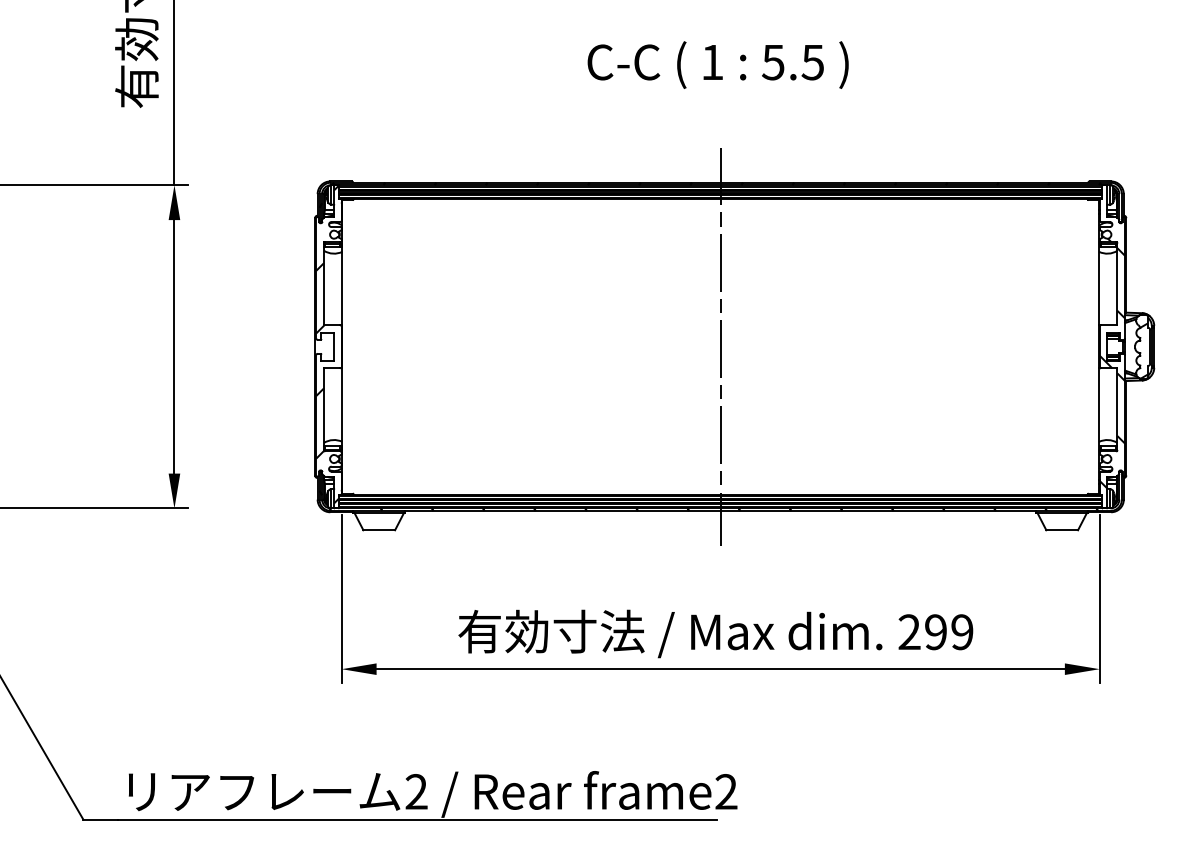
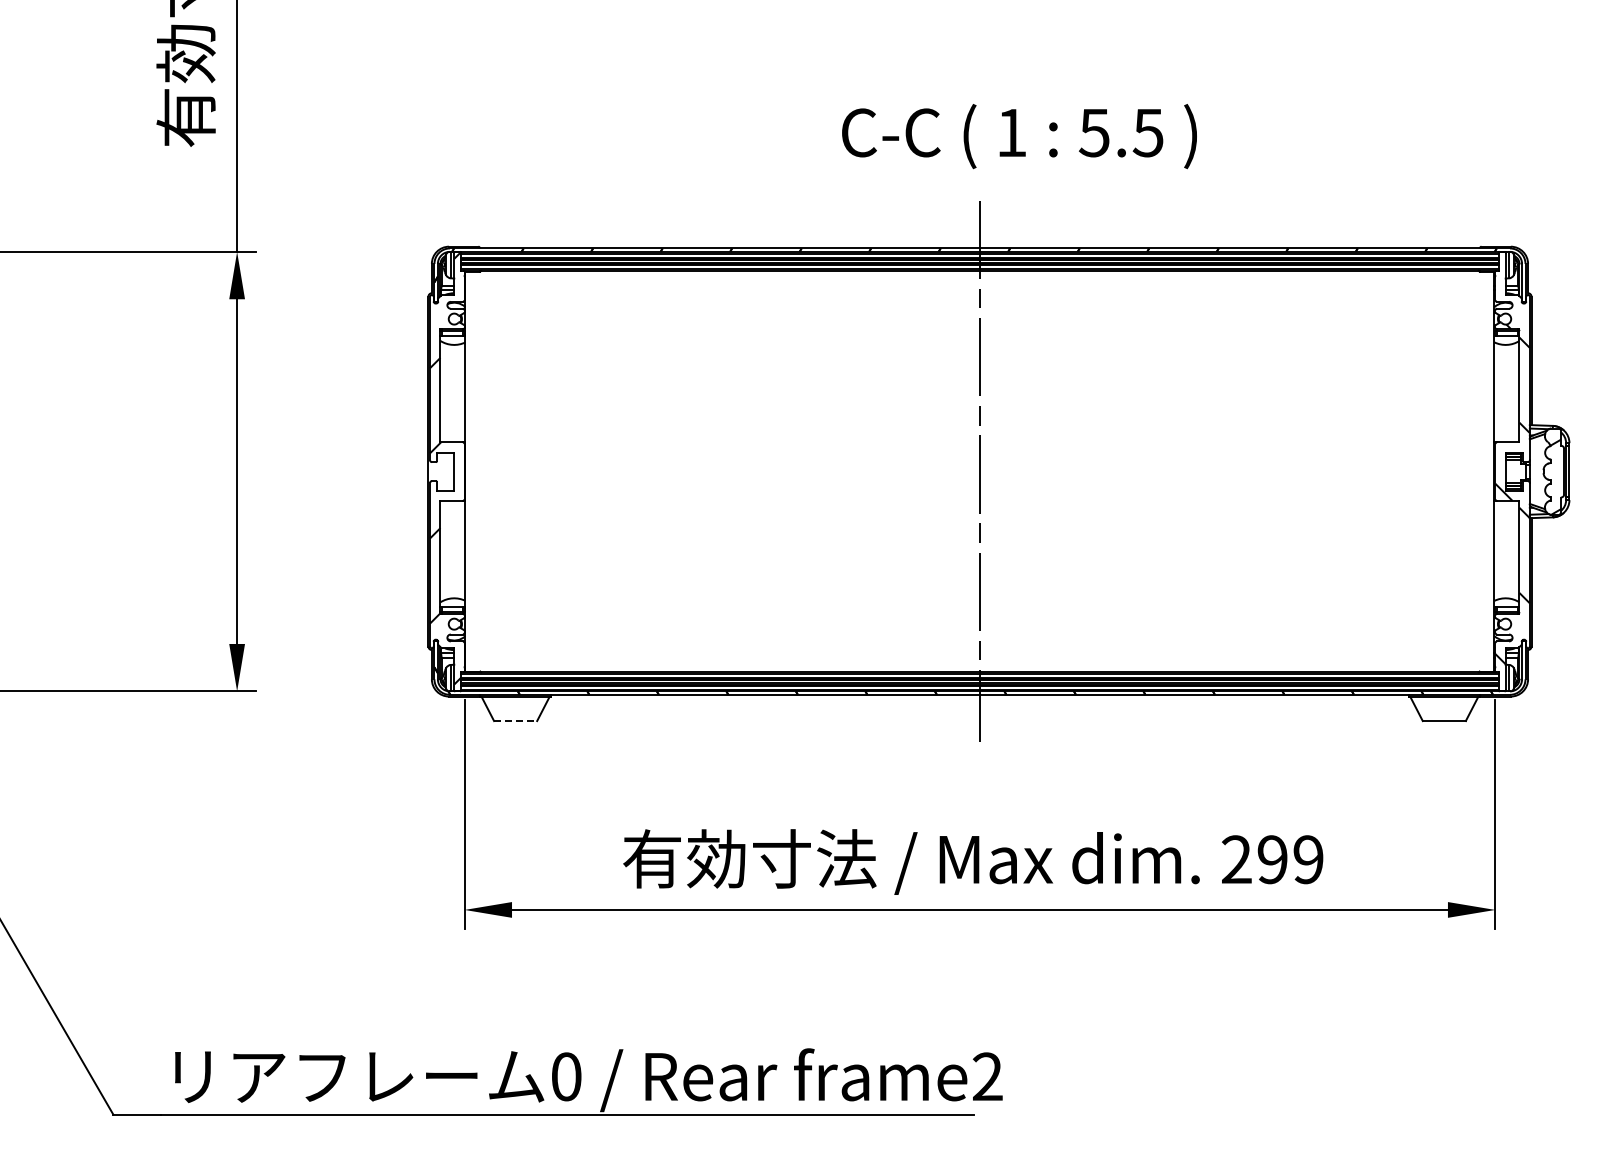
text: (718, 65) -> (1019, 136), moved
line: (379, 530) -> (515, 721), solid -> dashed
text: (416, 791) -> (566, 1076), 2 -> 0

